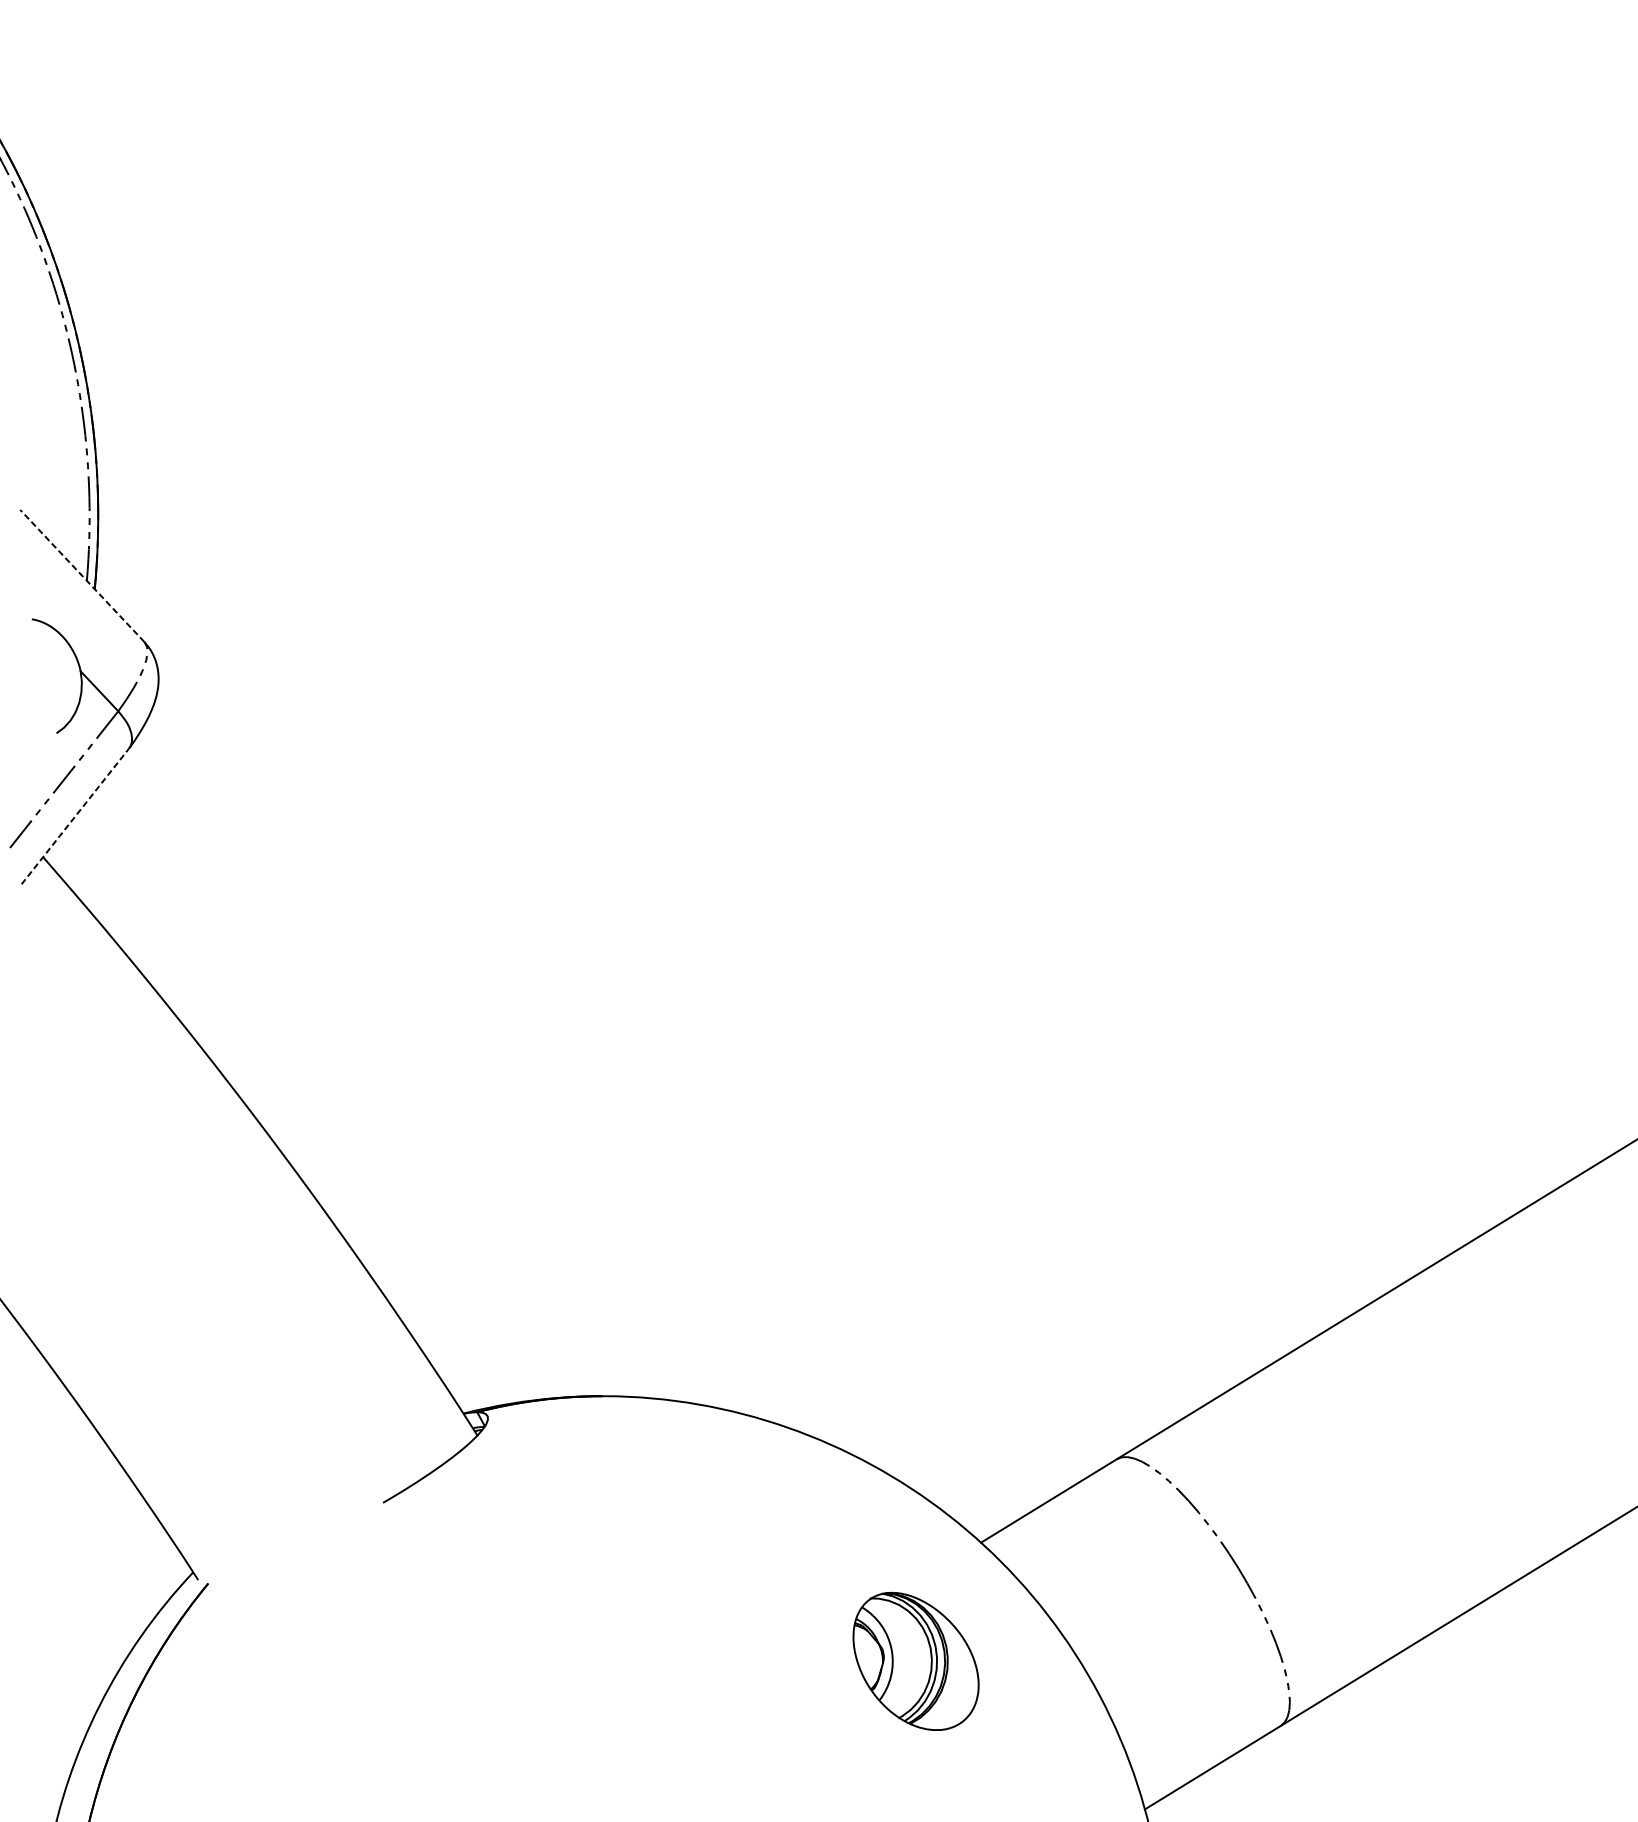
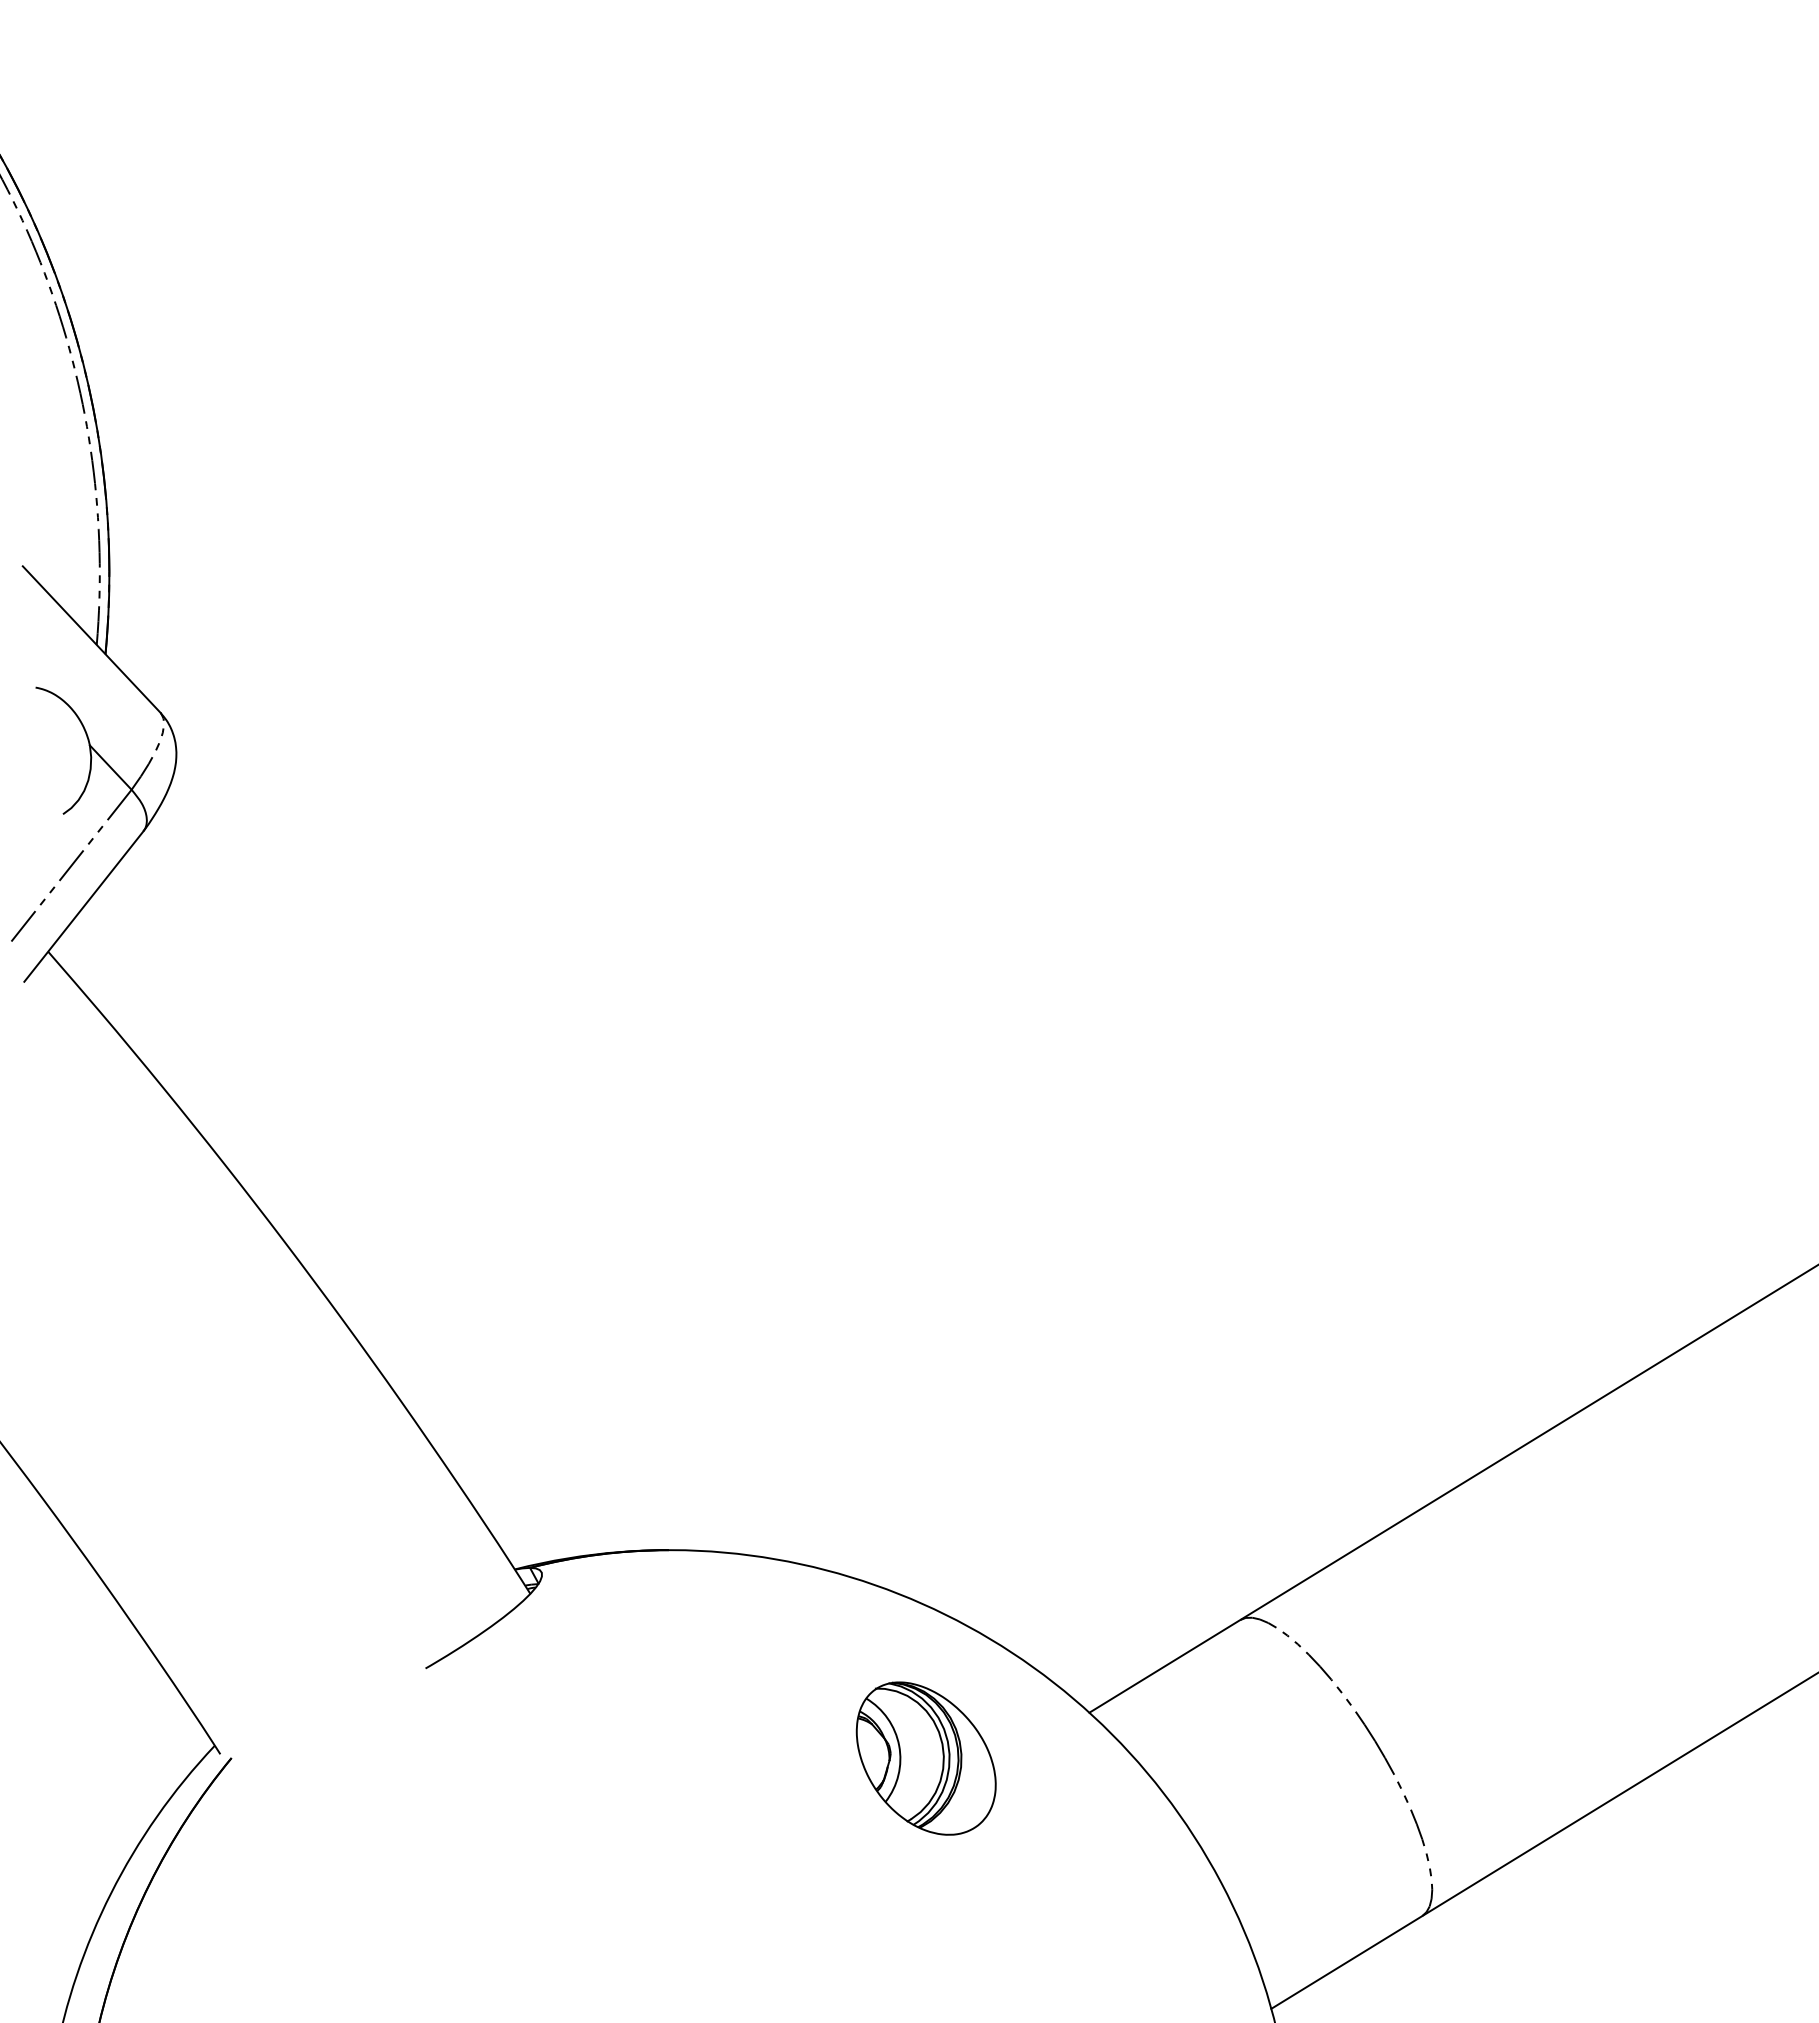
line: (82, 575) -> (91, 639), dashed -> solid
line: (74, 816) -> (83, 906), dashed -> solid
part: (915, 1661) -> (925, 1758), moved

